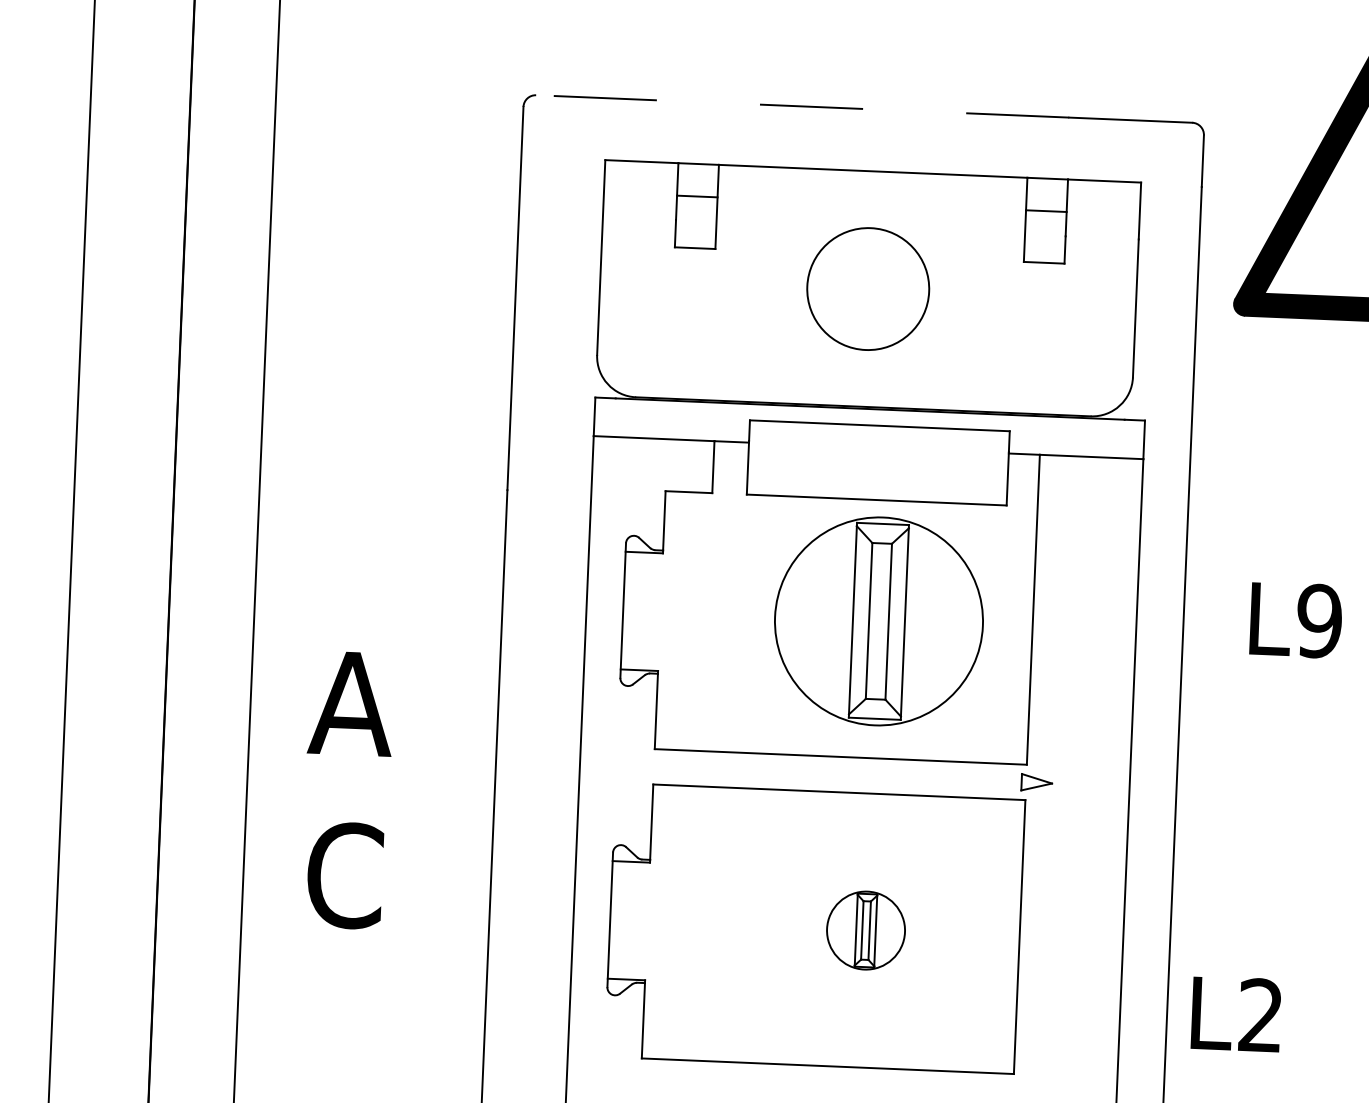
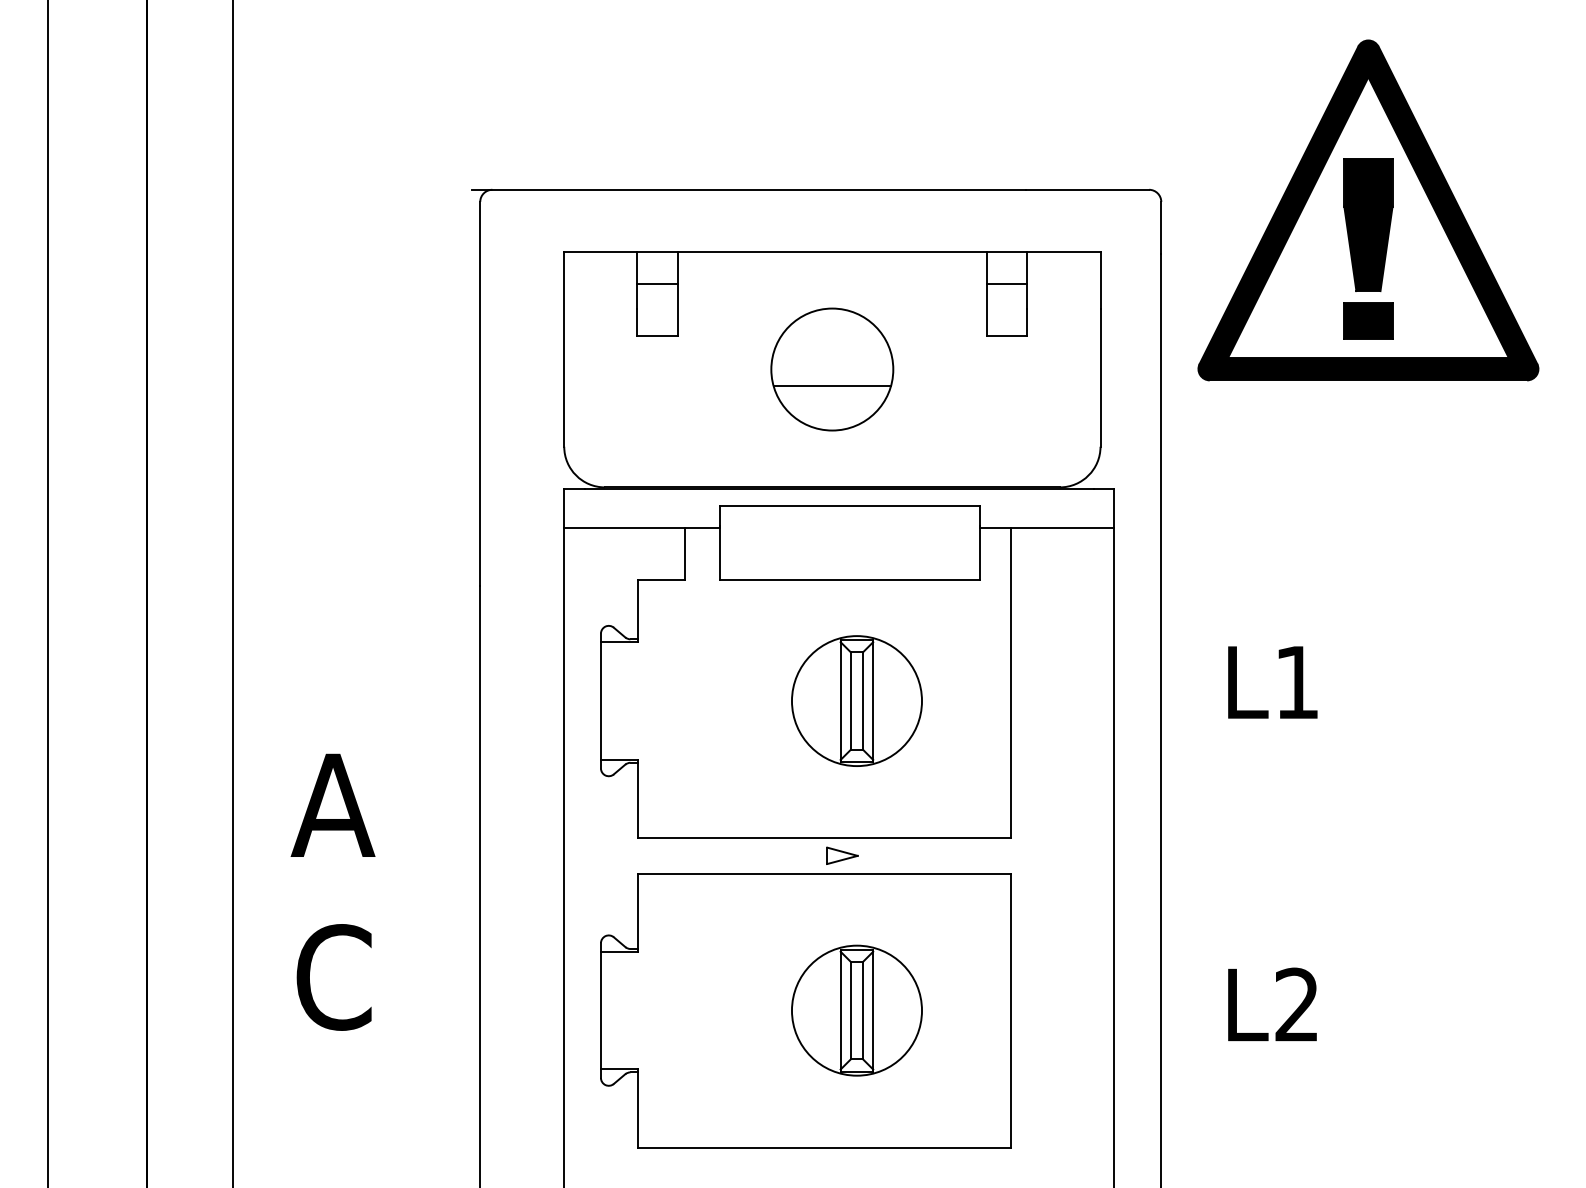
line: (792, 105) -> (748, 189), dashed -> solid
line: (867, 305) -> (832, 385), added
part: (878, 620) -> (856, 700), size x0.62
text: (1318, 621) -> (1296, 682), L9 -> L1
part: (1036, 782) -> (842, 855), moved
part: (865, 930) -> (856, 1010), size x1.67
text: (1236, 1014) -> (1272, 1004), moved

